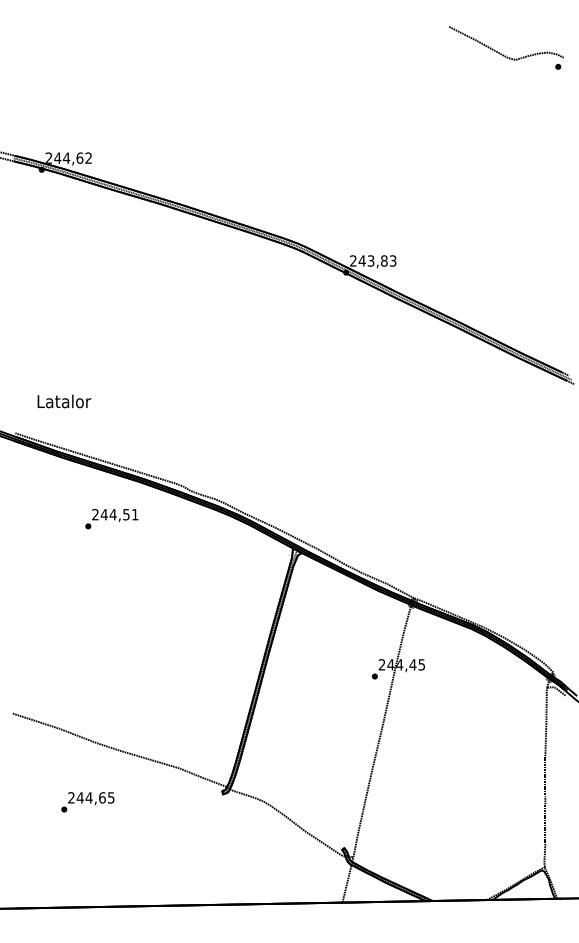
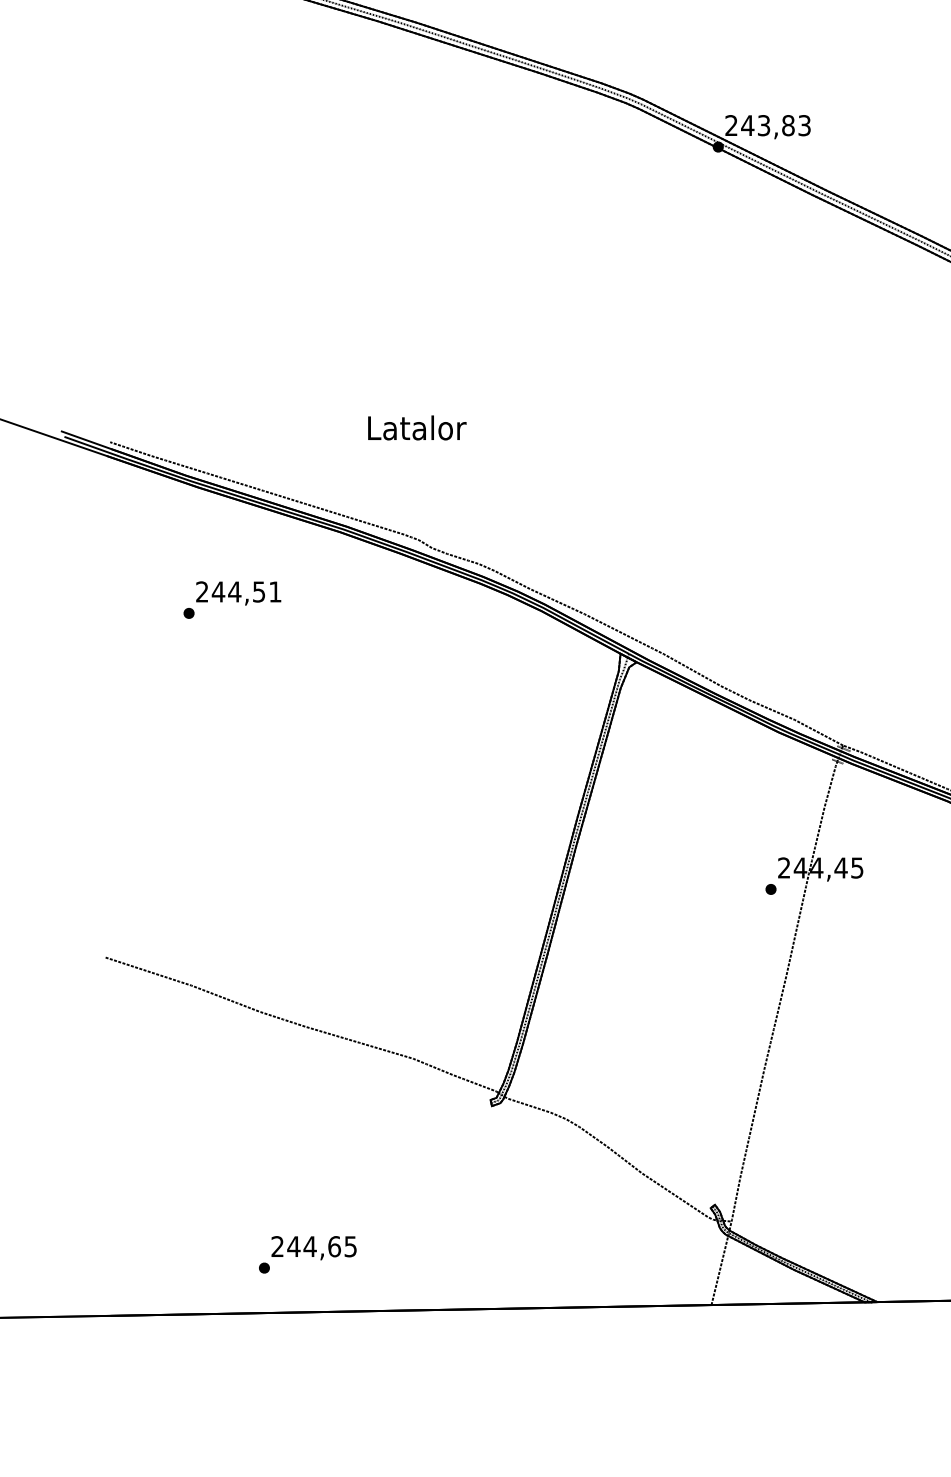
text: (64, 401) -> (417, 427), moved
text: (111, 519) -> (231, 600), moved
text: (87, 802) -> (307, 1255), moved

